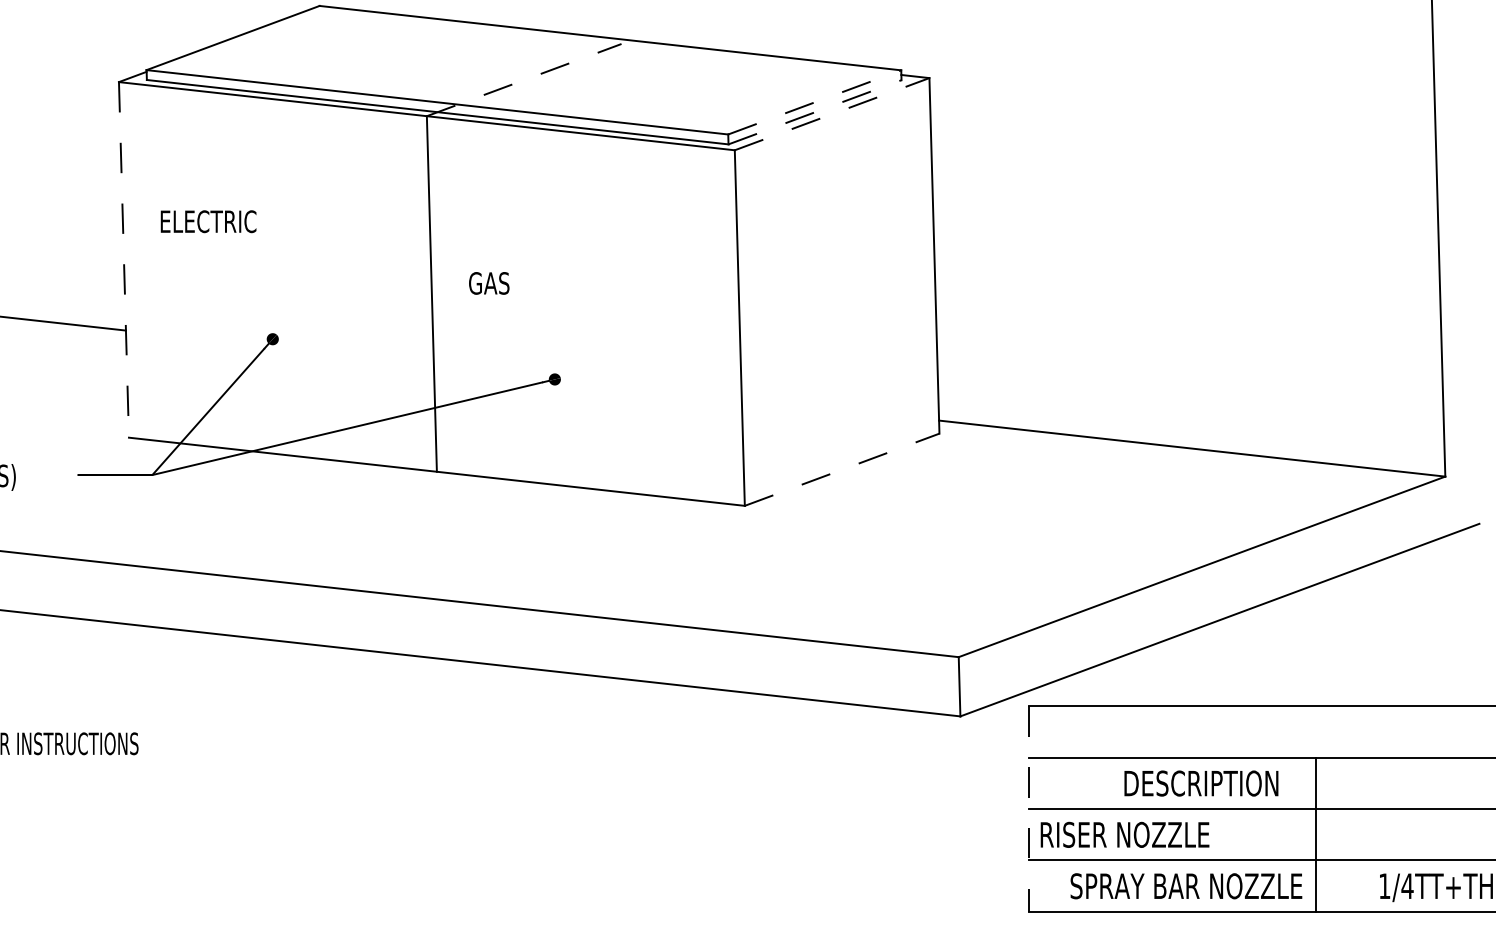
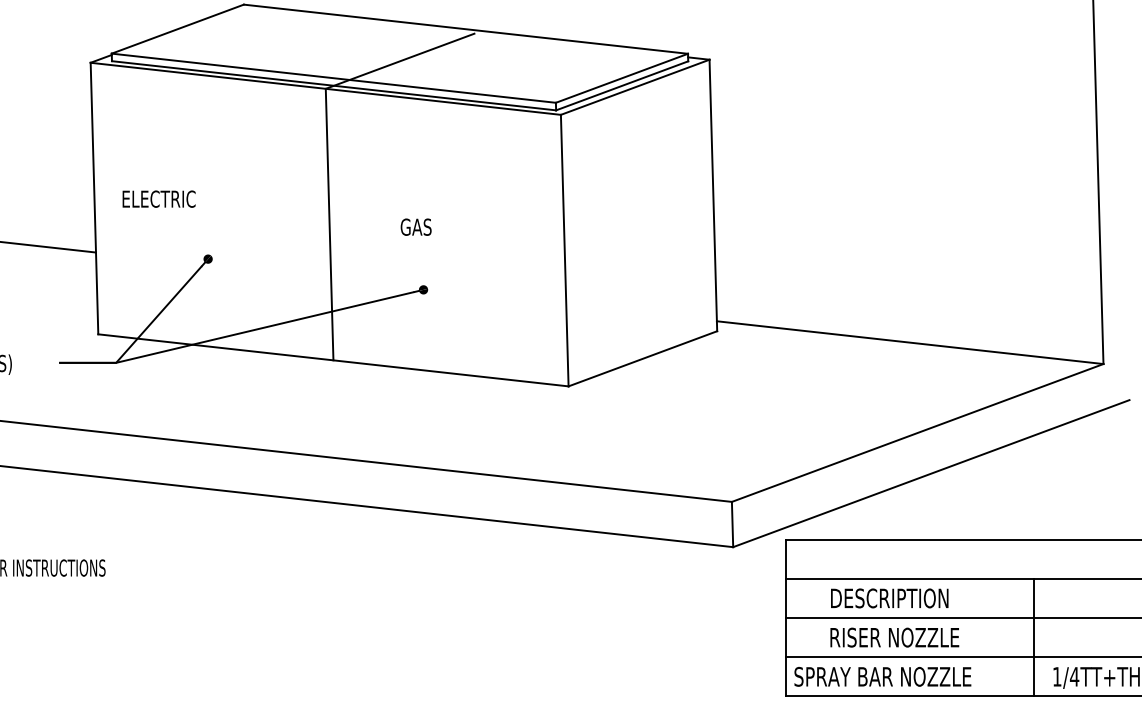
line: (524, 80) -> (400, 61), dashed -> solid
line: (815, 102) -> (622, 78), dashed -> solid
line: (815, 112) -> (622, 86), dashed -> solid
line: (832, 114) -> (635, 87), dashed -> solid
text: (208, 221) -> (159, 199), moved
line: (123, 259) -> (94, 198), dashed -> solid
text: (489, 283) -> (416, 227), moved
line: (842, 469) -> (643, 358), dashed -> solid
text: (1201, 783) -> (889, 598), moved
line: (1029, 809) -> (785, 618), dashed -> solid
text: (1124, 834) -> (894, 637), moved
line: (1315, 834) -> (1034, 637), moved
text: (1186, 886) -> (882, 677), moved

